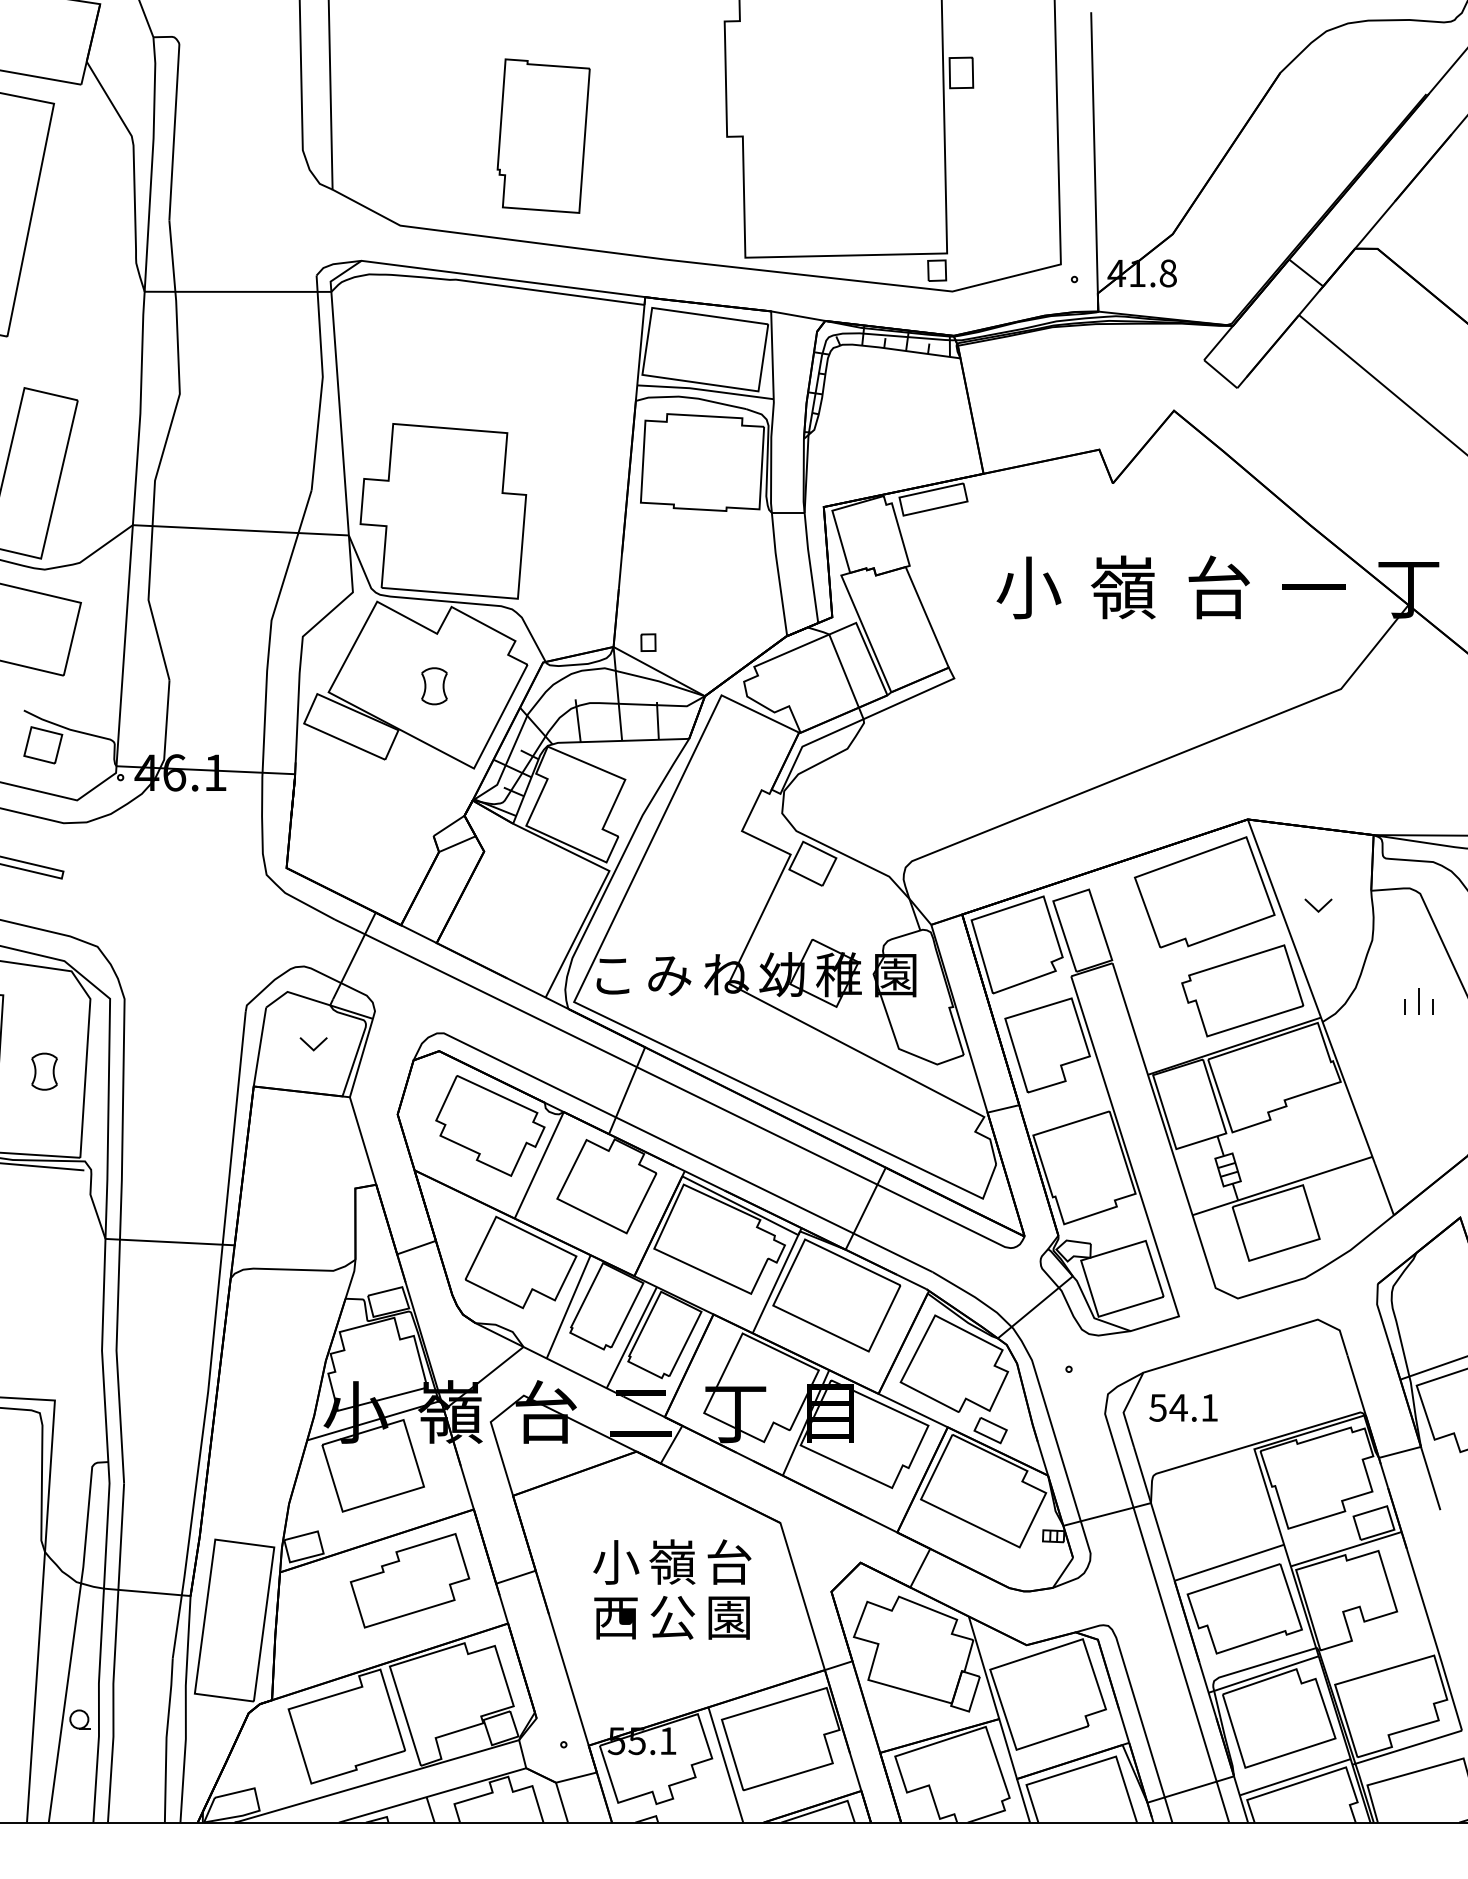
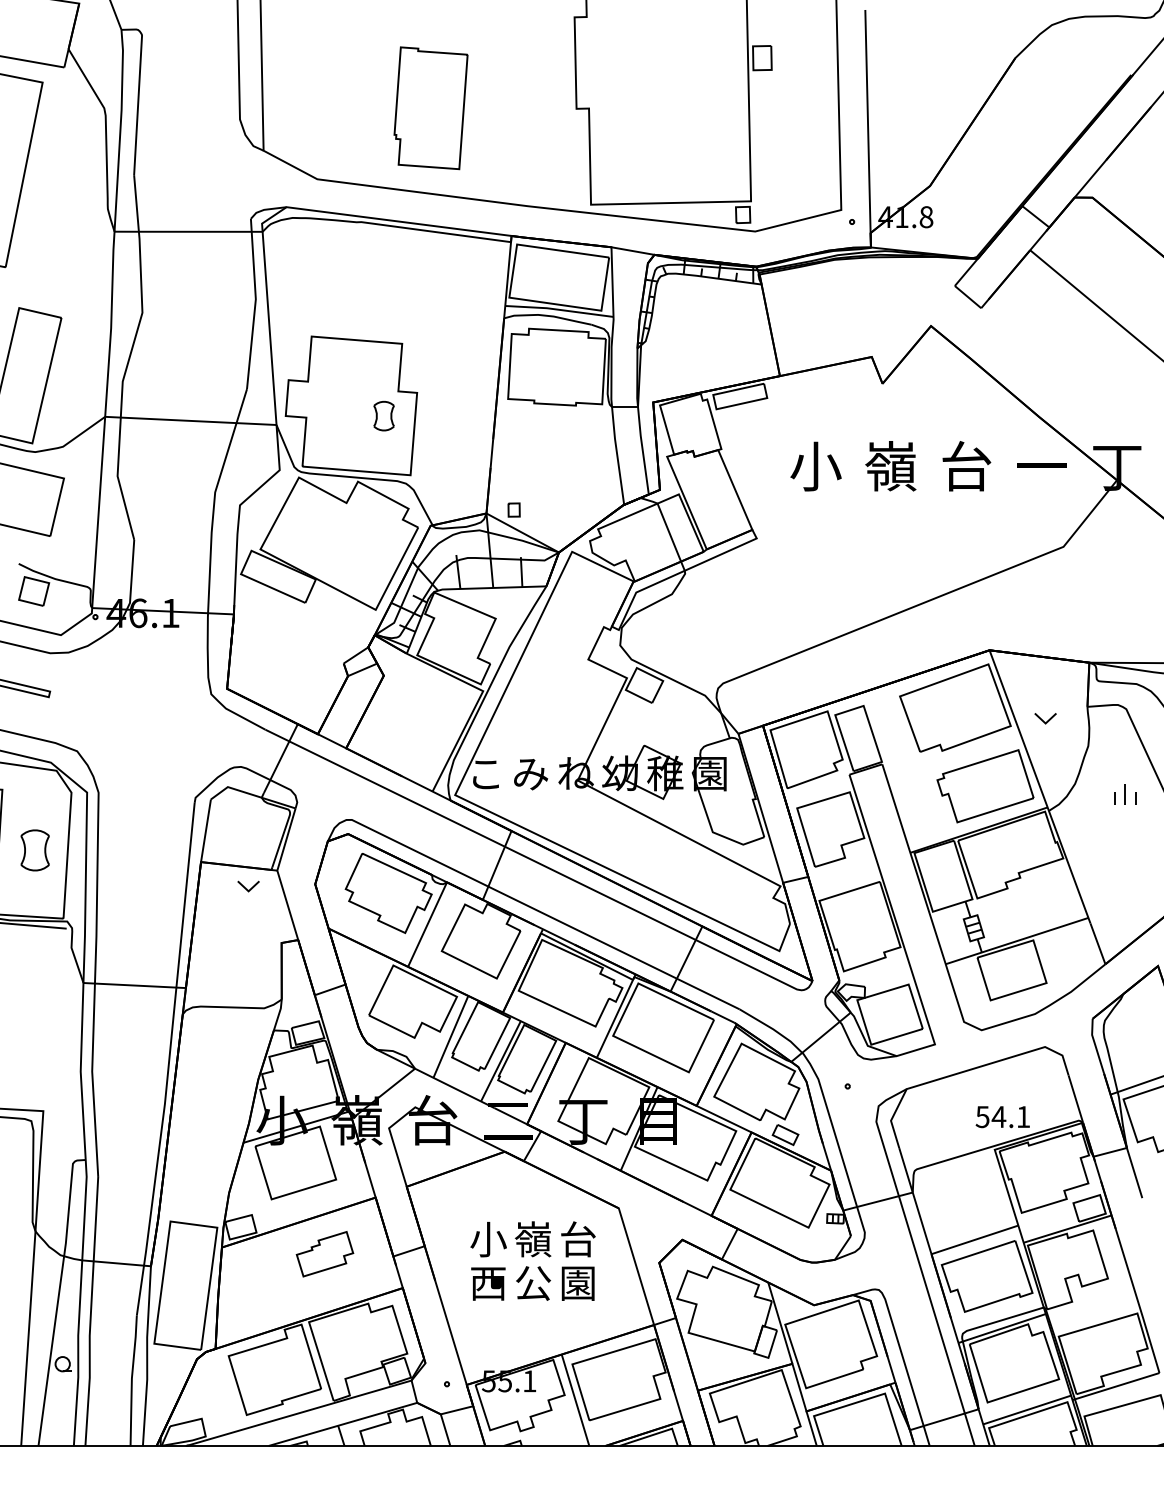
part: (434, 686) -> (384, 416), moved
part: (313, 1044) -> (248, 886), moved
part: (44, 1071) -> (35, 850), size x1.4
text: (1183, 1407) -> (1002, 1116), moved
part: (409, 1580) -> (324, 1253), size x0.6

